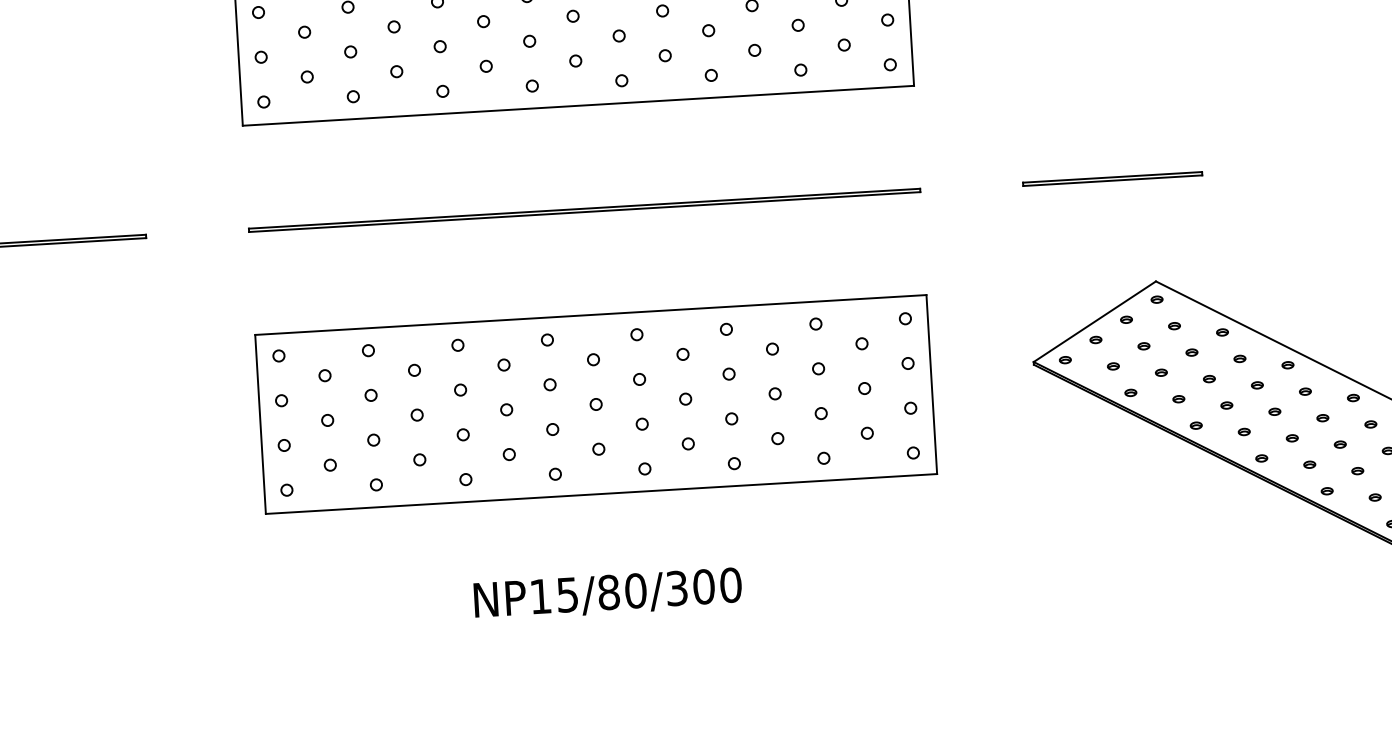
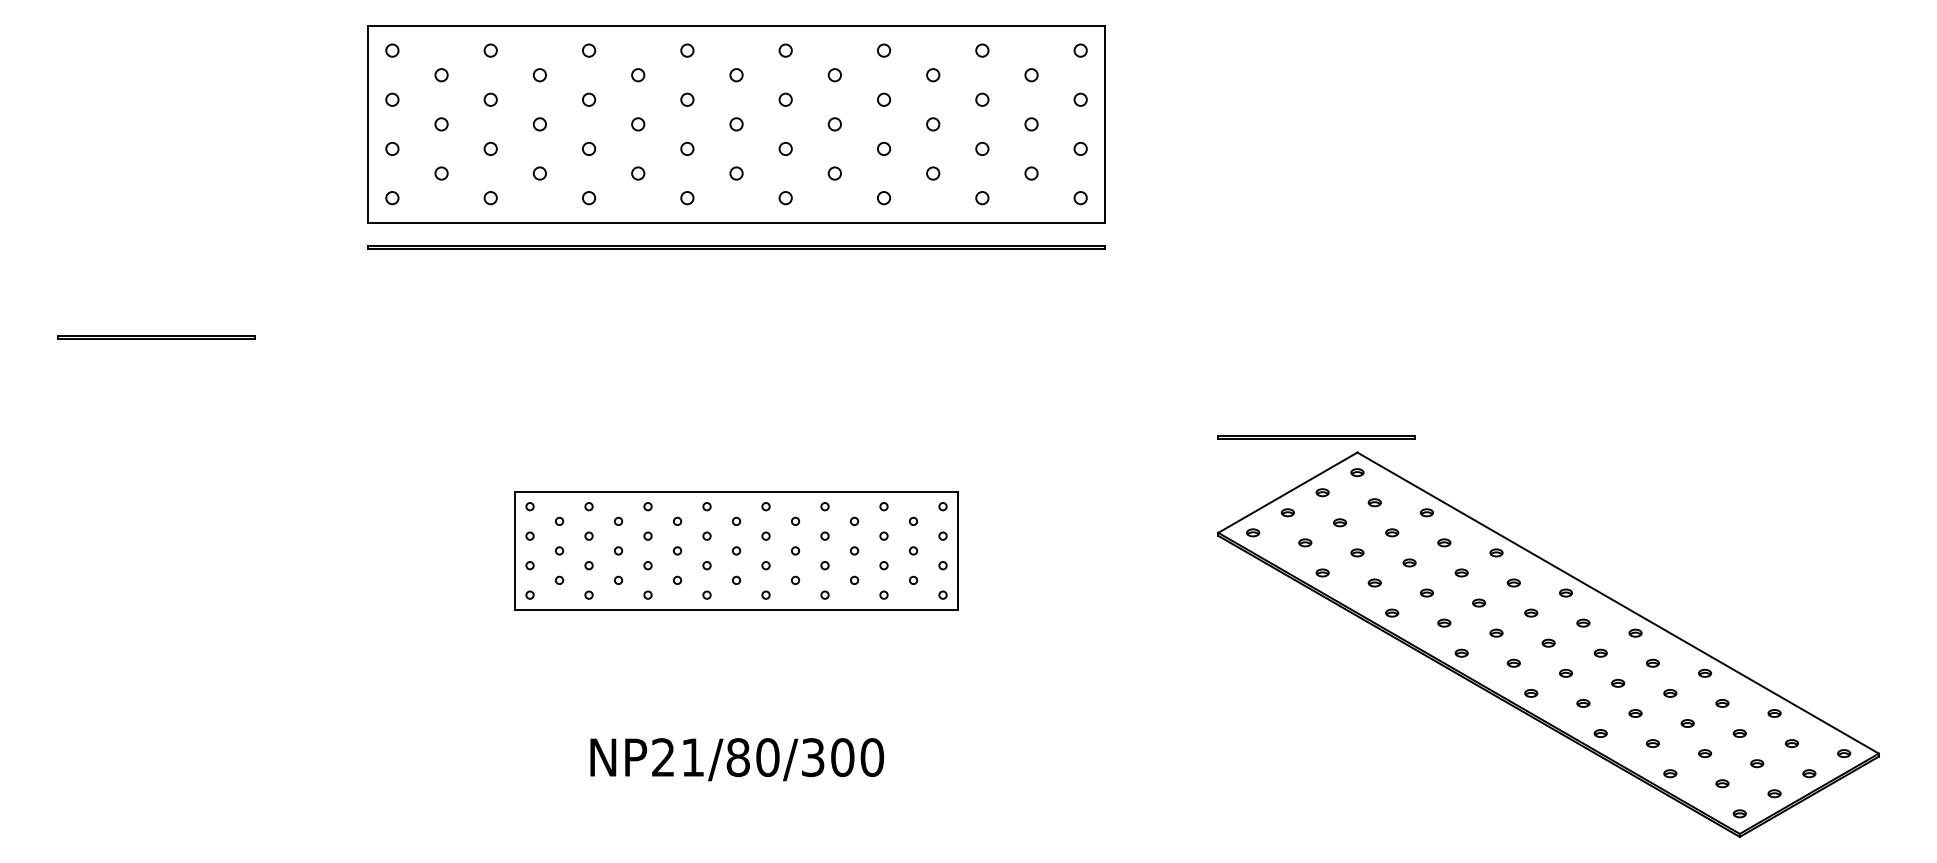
line: (1112, 178) -> (1316, 436), moved
line: (584, 209) -> (736, 246), moved
part: (596, 404) -> (736, 550), size x0.6
text: (553, 595) -> (677, 757), NP15/80/300 -> NP21/80/300

